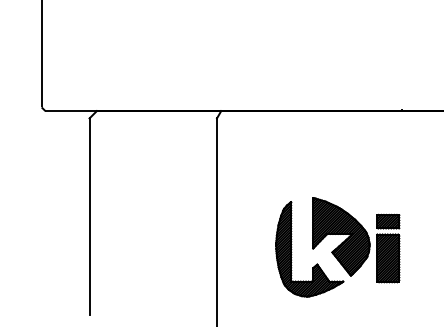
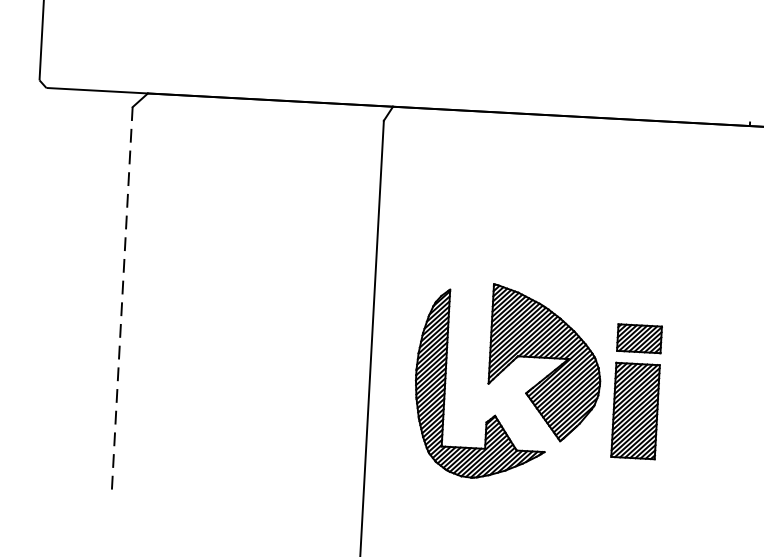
line: (89, 217) -> (121, 302), solid -> dashed
part: (337, 247) -> (536, 384), moved

